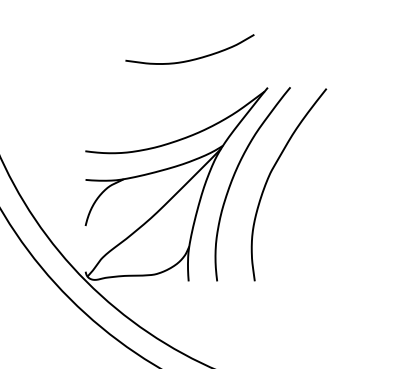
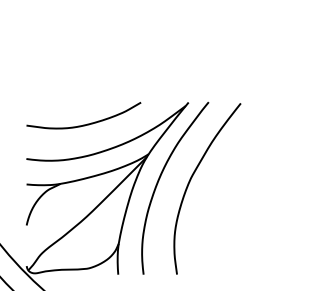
curve: (193, 58) -> (87, 123), moved

